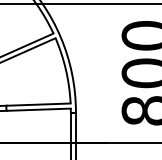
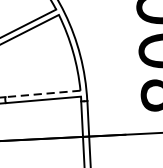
line: (38, 104) -> (42, 93), solid -> dashed

